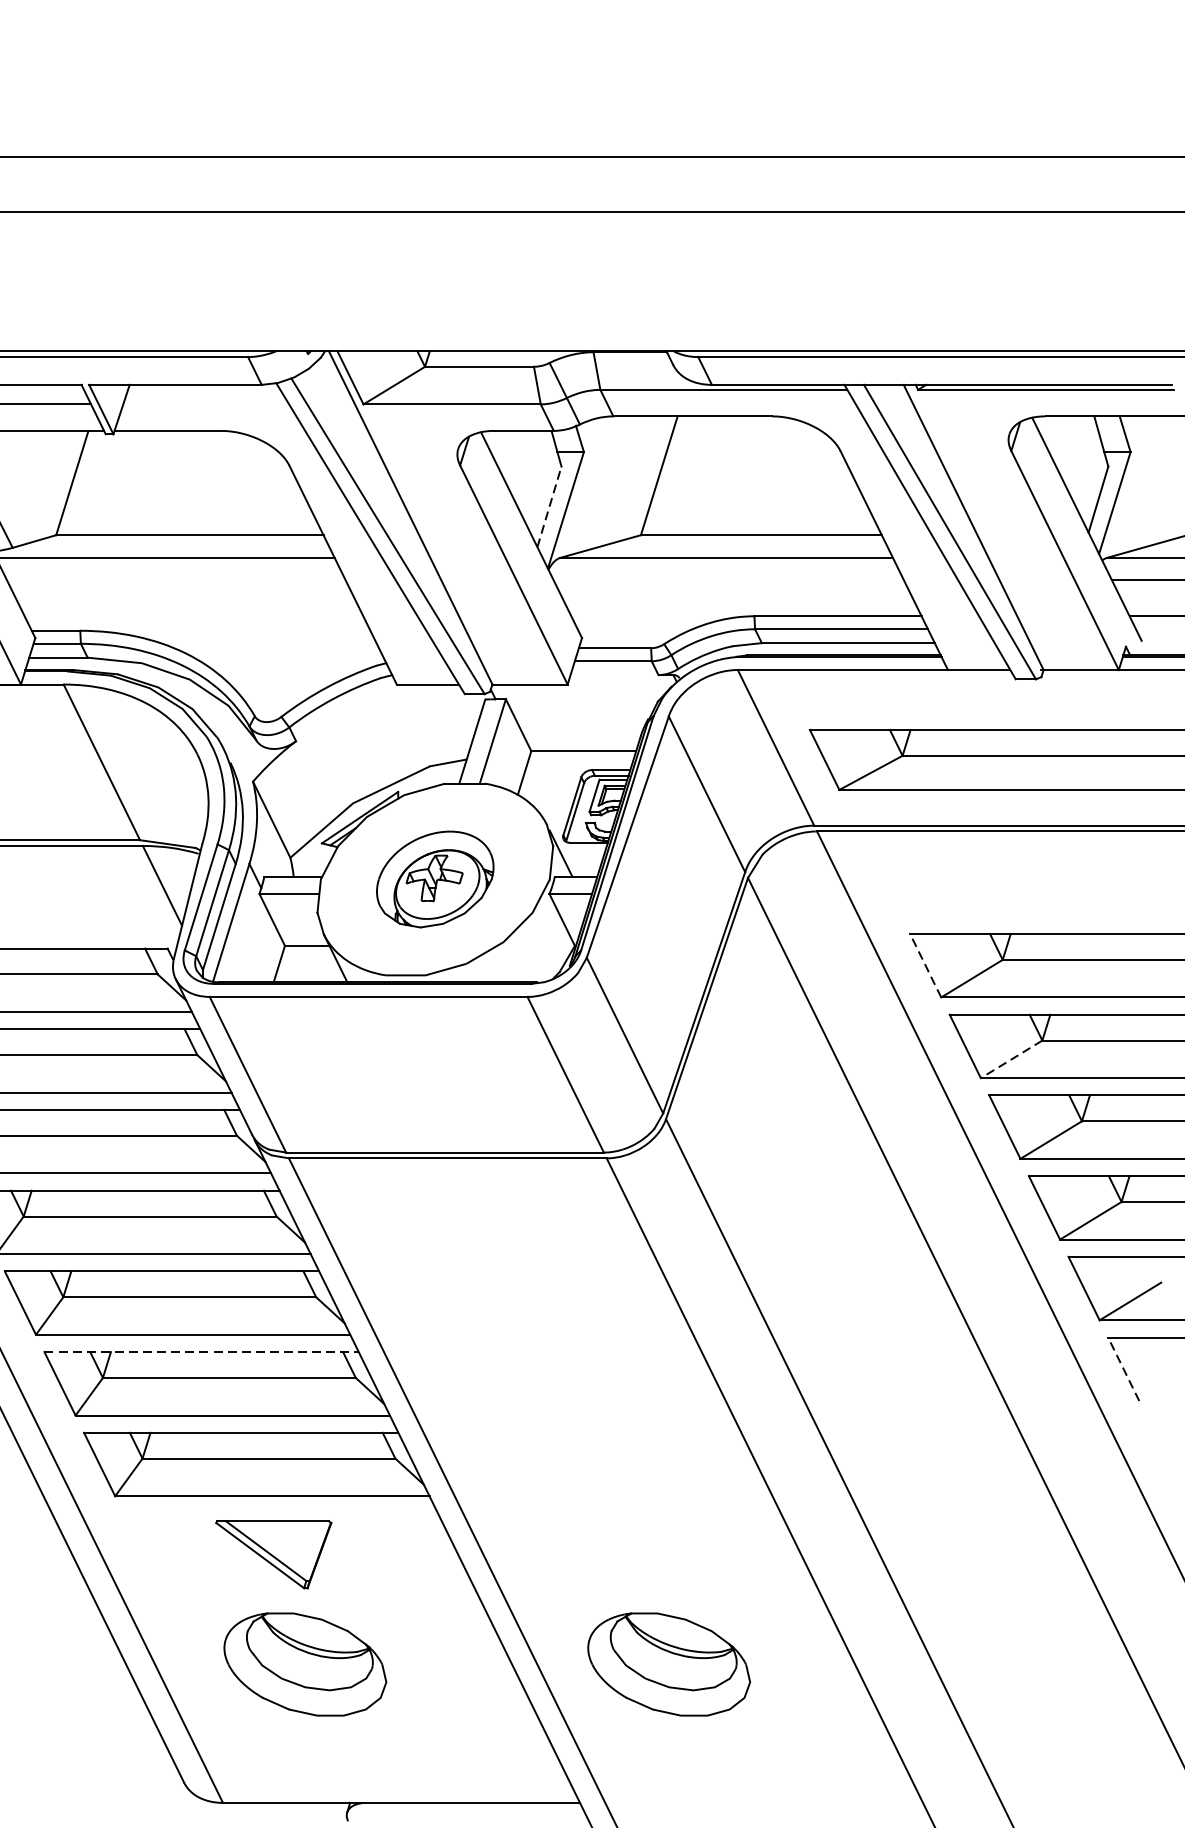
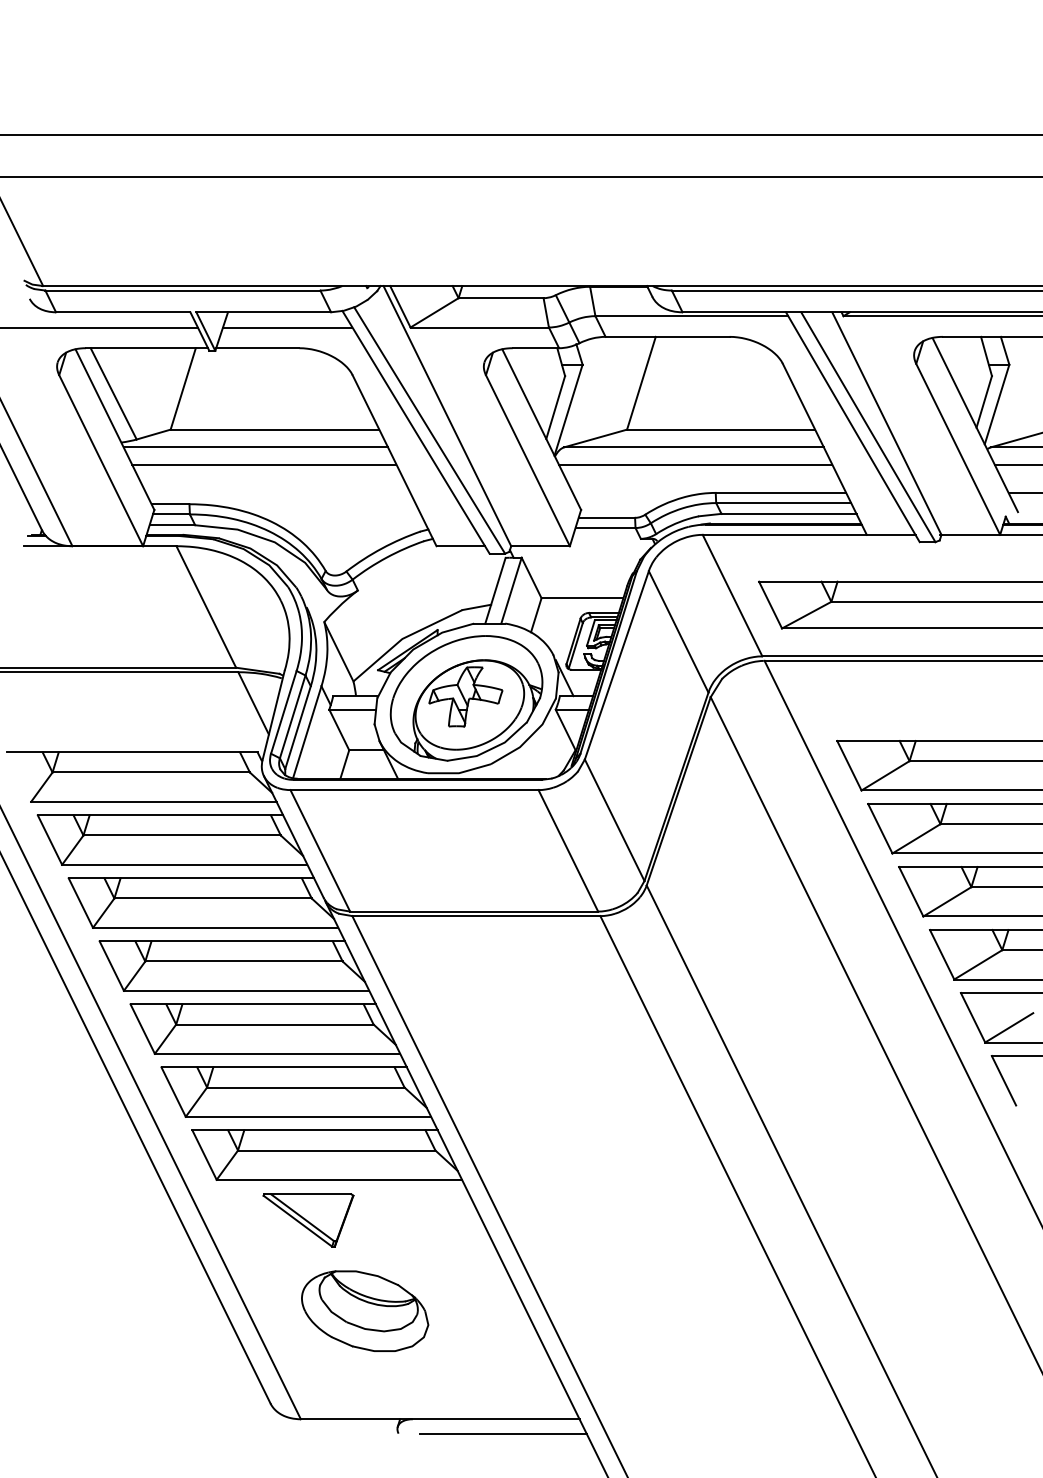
line: (205, 404) -> (287, 327), added
line: (549, 506) -> (555, 407), dashed -> solid
line: (176, 579) -> (264, 464), added
line: (727, 579) -> (694, 464), added
part: (435, 879) -> (466, 698), size x1.67
line: (925, 965) -> (849, 765), dashed -> solid
line: (1011, 1060) -> (916, 839), dashed -> solid
line: (202, 1352) -> (284, 1067), dashed -> solid
line: (1123, 1368) -> (1003, 1080), dashed -> solid
part: (273, 1554) -> (308, 1220), moved
part: (669, 1663) -> (649, 1310), removed
line: (481, 1821) -> (502, 1433), added

